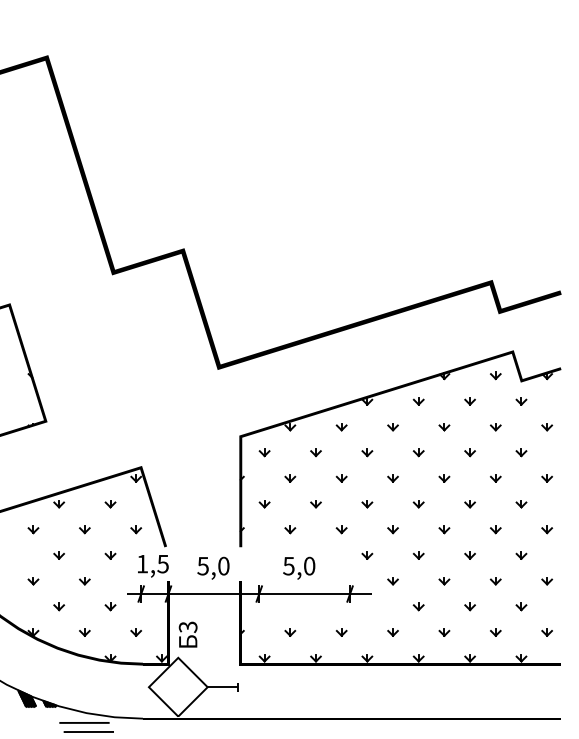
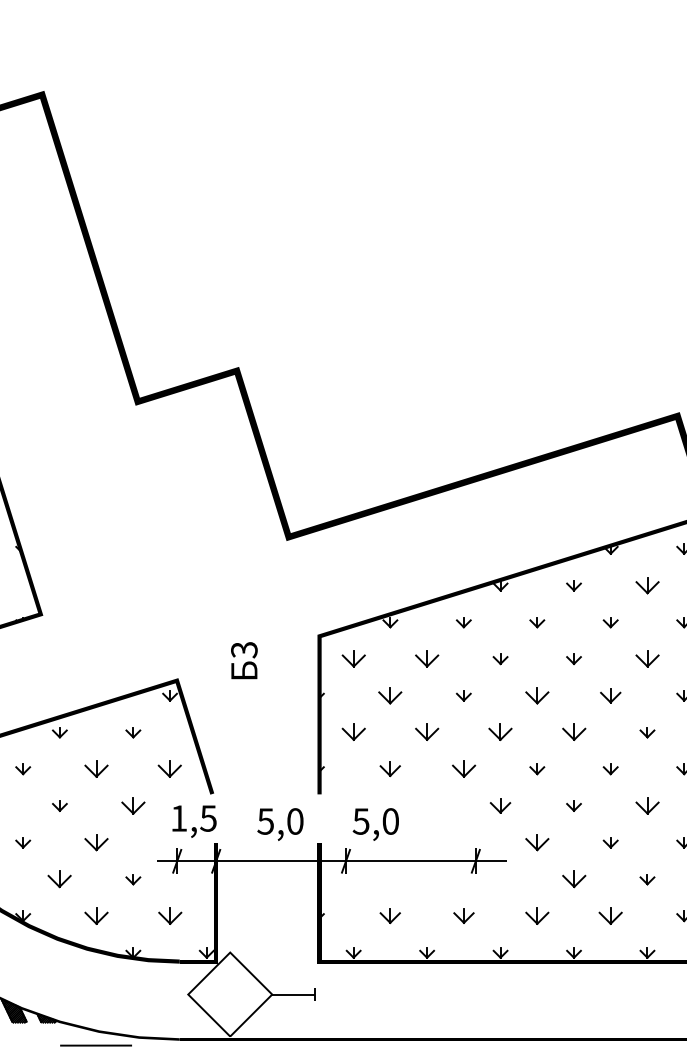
part: (469, 401) -> (646, 586), size x1.6
part: (264, 452) -> (353, 658), size x1.6
part: (315, 452) -> (426, 658), size x1.6
part: (469, 452) -> (646, 658), size x1.6
part: (290, 478) -> (390, 696), size x1.6
part: (392, 478) -> (536, 696), size x1.6
part: (444, 478) -> (610, 696), size x1.4
part: (264, 504) -> (353, 733), size x1.6
part: (315, 504) -> (426, 733), size x1.6
part: (367, 504) -> (500, 733), size x1.6
part: (418, 504) -> (573, 733), size x1.6
part: (84, 529) -> (96, 769), size x1.6
part: (136, 529) -> (170, 769), size x1.6
part: (290, 529) -> (390, 769), size x1.4
part: (341, 529) -> (463, 769), size x1.6
part: (110, 555) -> (133, 806), size x1.6
part: (367, 555) -> (500, 806), size x1.4
part: (469, 555) -> (646, 806), size x1.6
text: (299, 567) -> (376, 823), moved
part: (84, 581) -> (96, 843), size x1.6
part: (392, 581) -> (536, 843), size x1.6
part: (59, 606) -> (60, 879), size x1.6
part: (418, 606) -> (573, 879), size x1.6
part: (84, 632) -> (96, 916), size x1.6
part: (135, 632) -> (169, 916), size x1.6
part: (290, 632) -> (390, 916), size x1.4
part: (341, 632) -> (463, 916), size x1.4
part: (392, 632) -> (536, 916), size x1.6
part: (444, 632) -> (610, 916), size x1.6
text: (187, 634) -> (243, 660), moved

